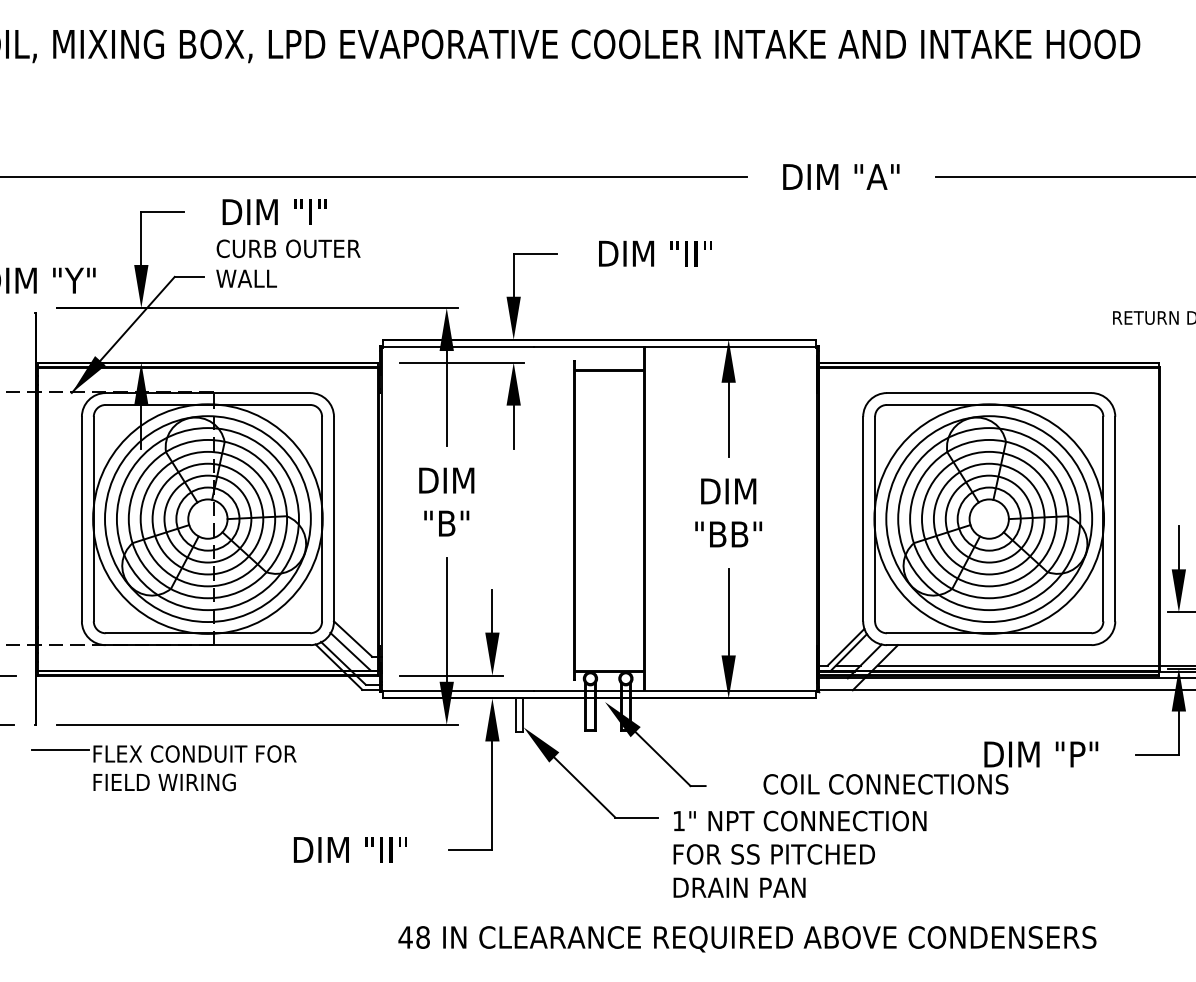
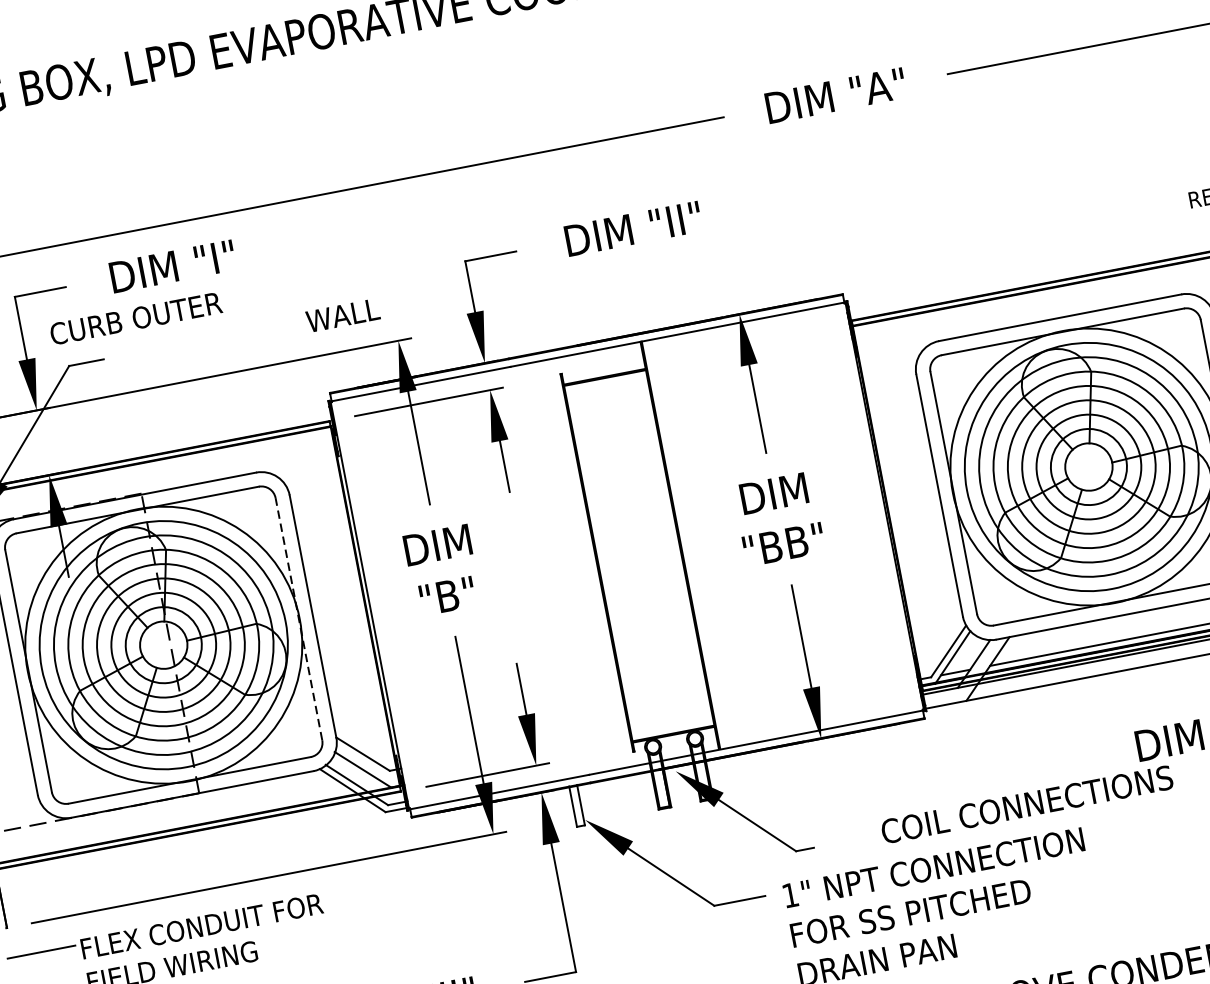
text: (288, 248) -> (135, 318), moved
text: (246, 278) -> (342, 315), moved
line: (322, 518) -> (299, 618), solid -> dashed

